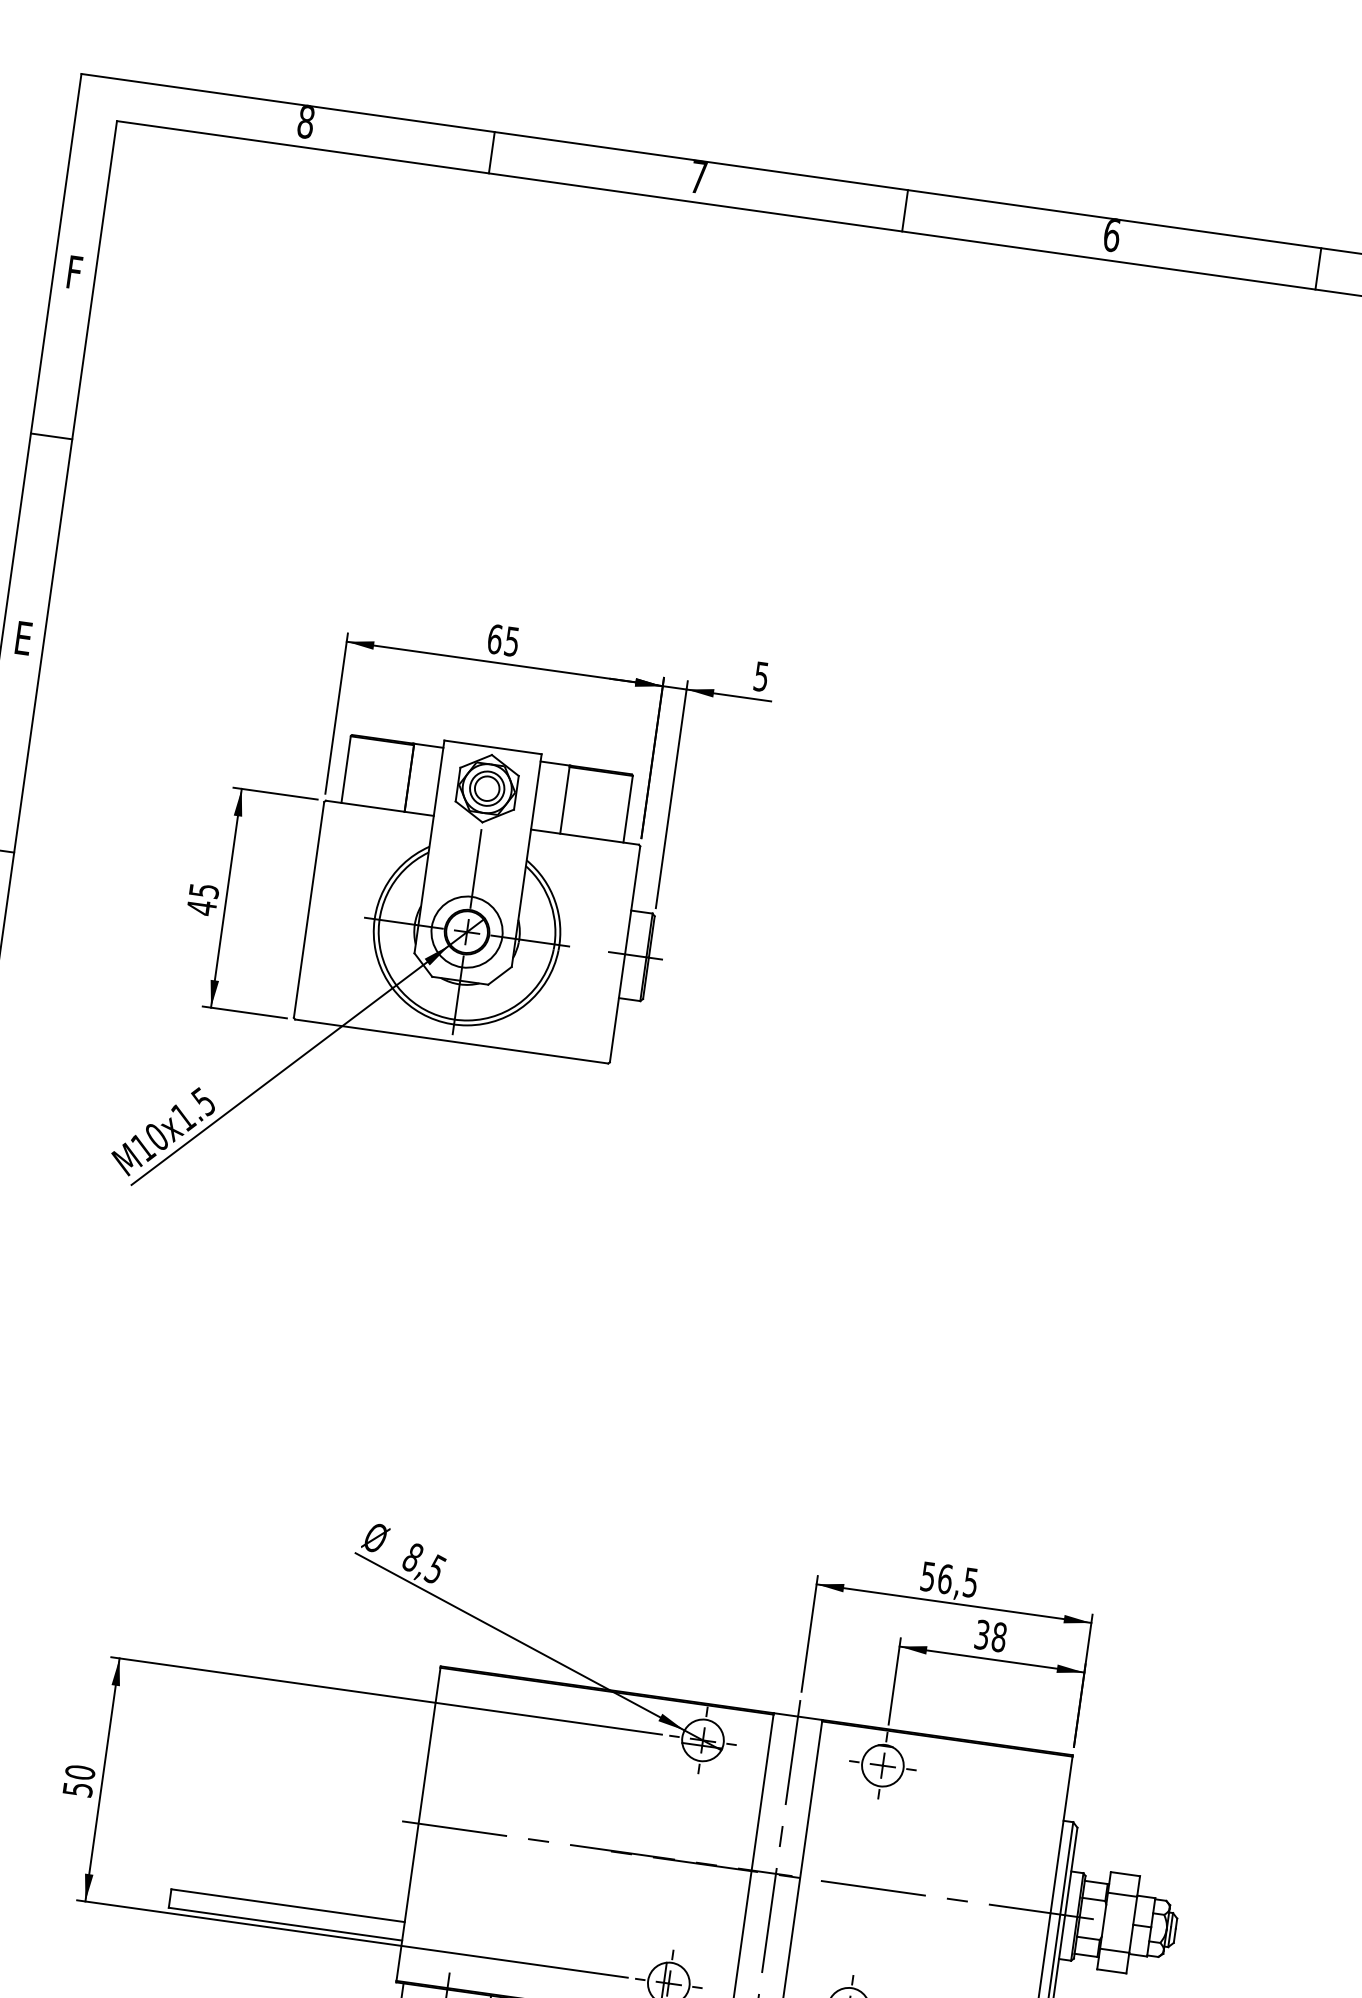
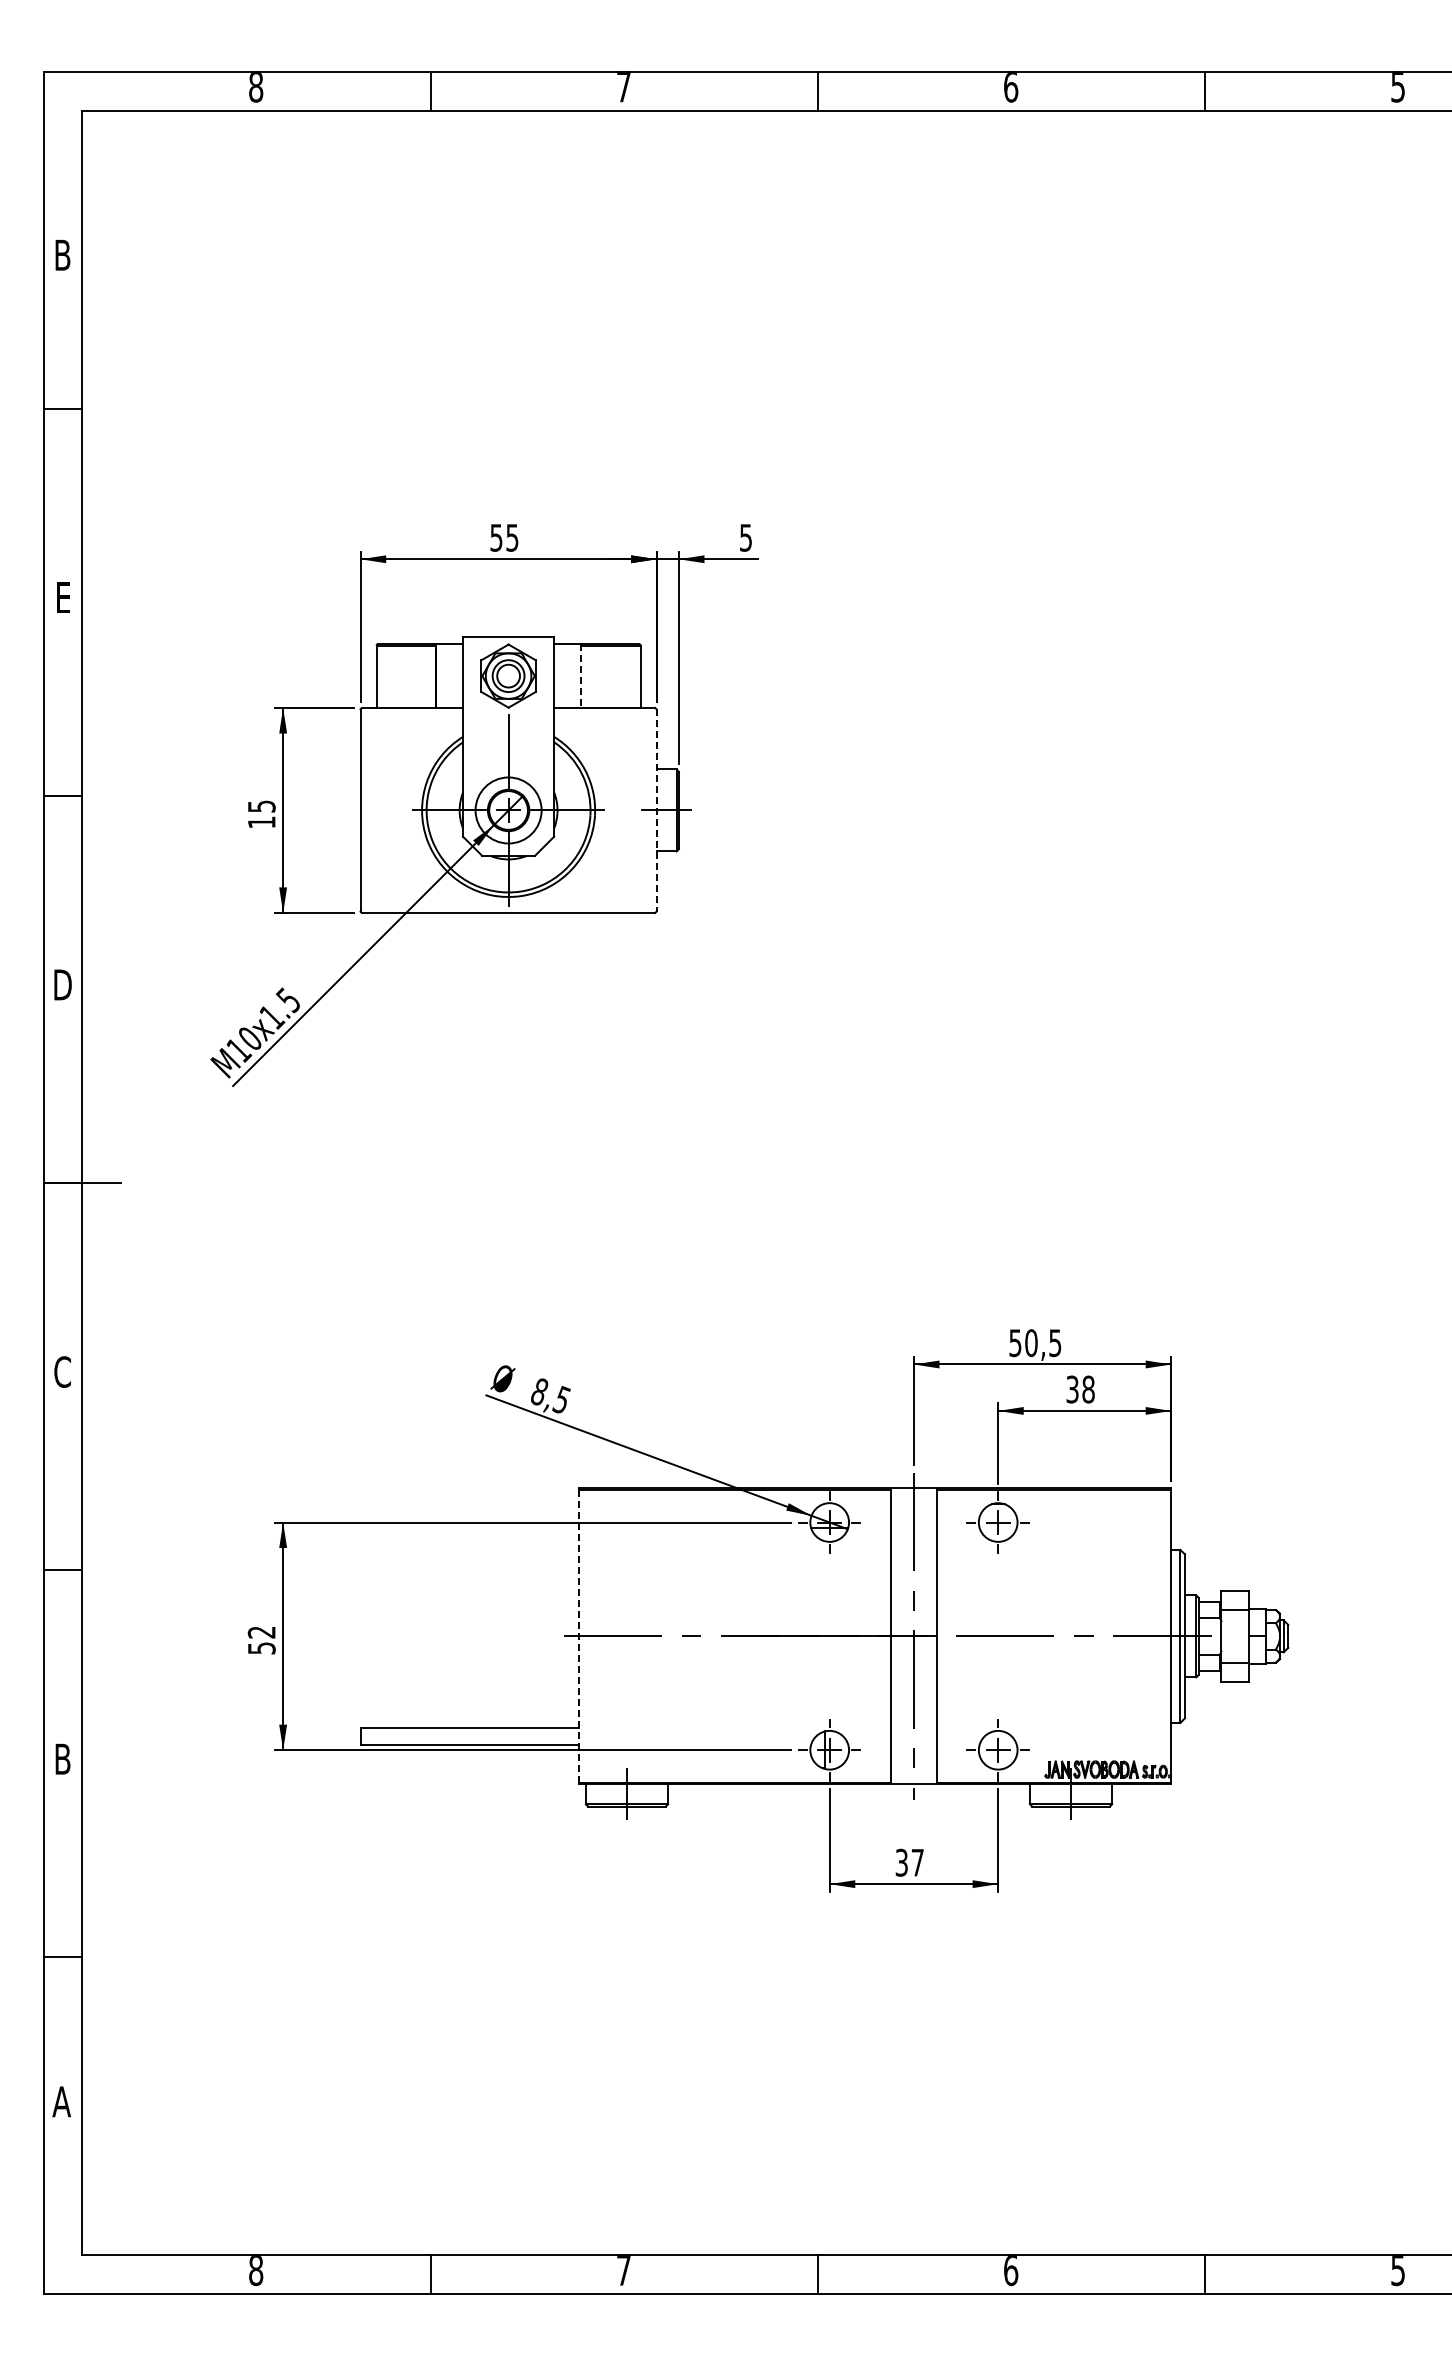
text: (74, 271) -> (62, 254), F -> B
text: (495, 638) -> (496, 537), 65 -> 55
line: (564, 800) -> (581, 676), solid -> dashed
text: (201, 907) -> (261, 822), 45 -> 15
line: (624, 954) -> (656, 810), solid -> dashed
text: (945, 1578) -> (1031, 1342), 56,5 -> 50,5
text: (79, 1772) -> (261, 1632), 50 -> 52
line: (418, 1824) -> (579, 1636), solid -> dashed

